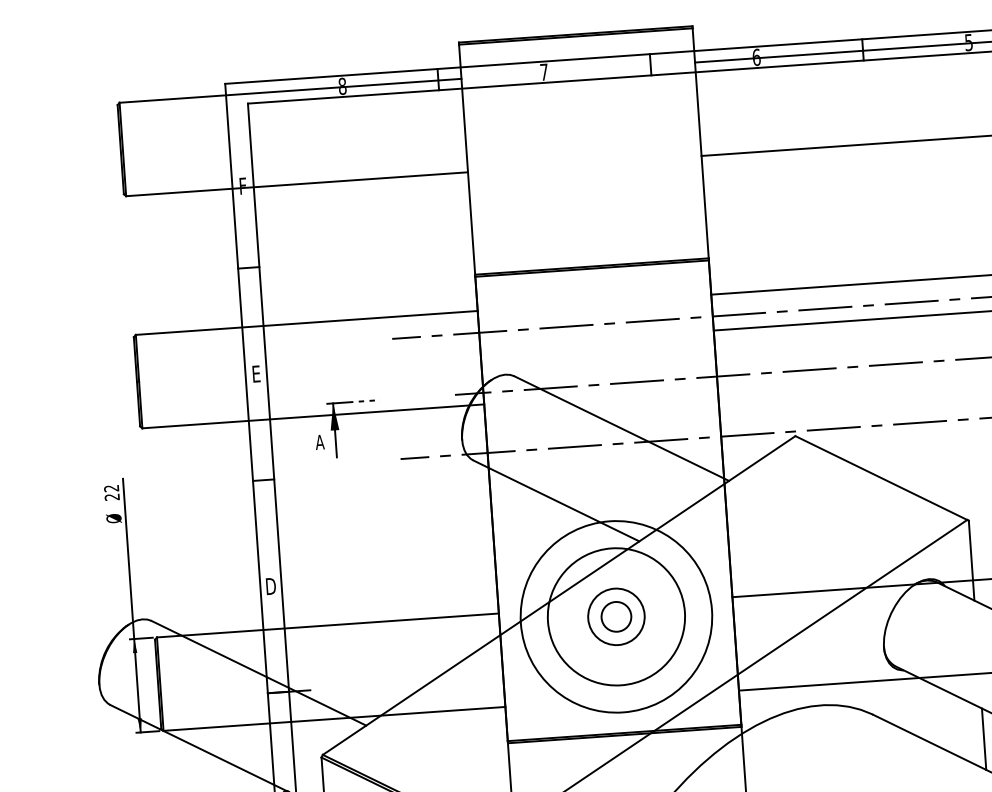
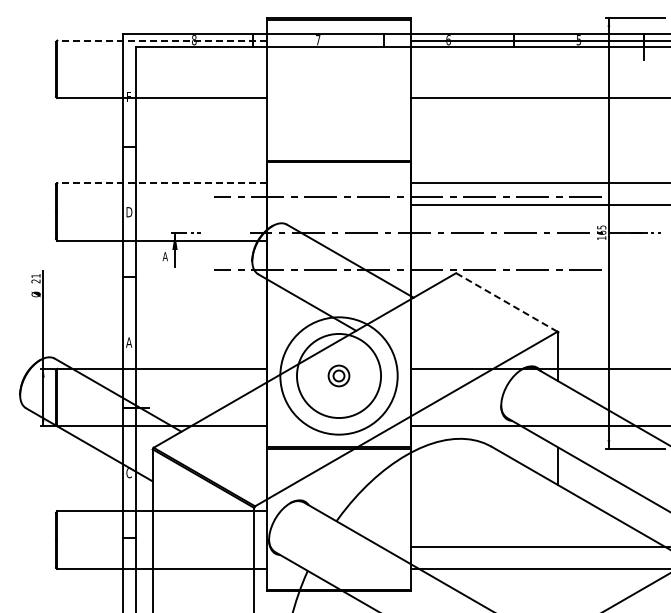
line: (290, 90) -> (162, 40), solid -> dashed
line: (307, 323) -> (162, 183), solid -> dashed
text: (256, 374) -> (129, 212), E -> D
line: (880, 478) -> (506, 302), solid -> dashed
text: (110, 487) -> (35, 275), 22 -> 21
text: (271, 586) -> (129, 342), D -> A
part: (615, 616) -> (338, 375), size x0.6

